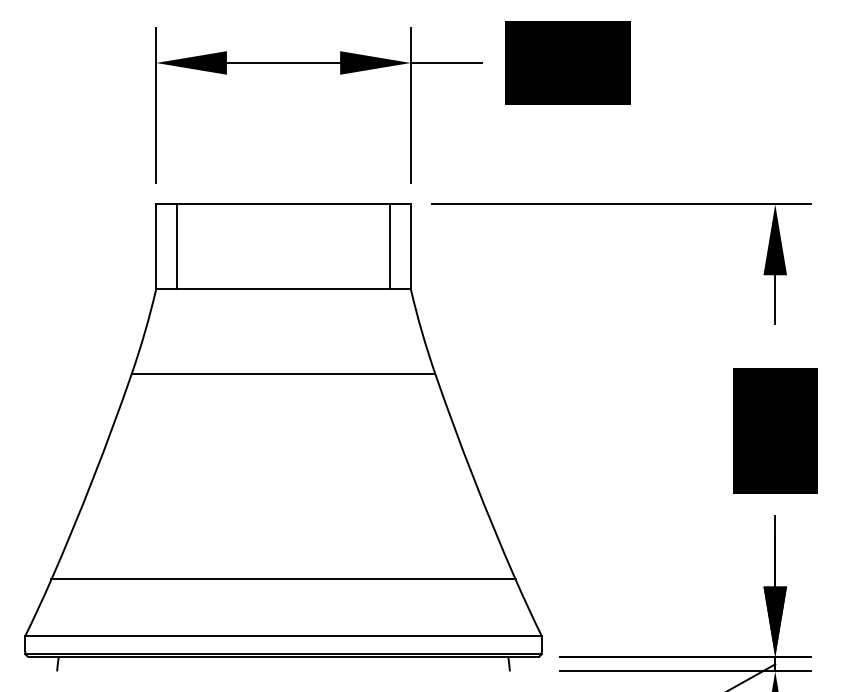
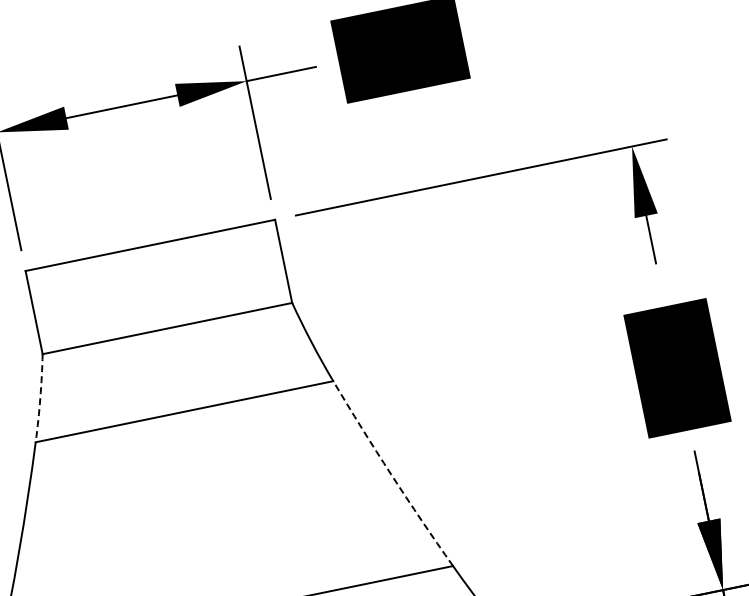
line: (177, 246) -> (54, 307), removed
line: (389, 246) -> (262, 265), removed
arc: (145, 332) -> (40, 398), solid -> dashed
arc: (473, 477) -> (391, 474), solid -> dashed

